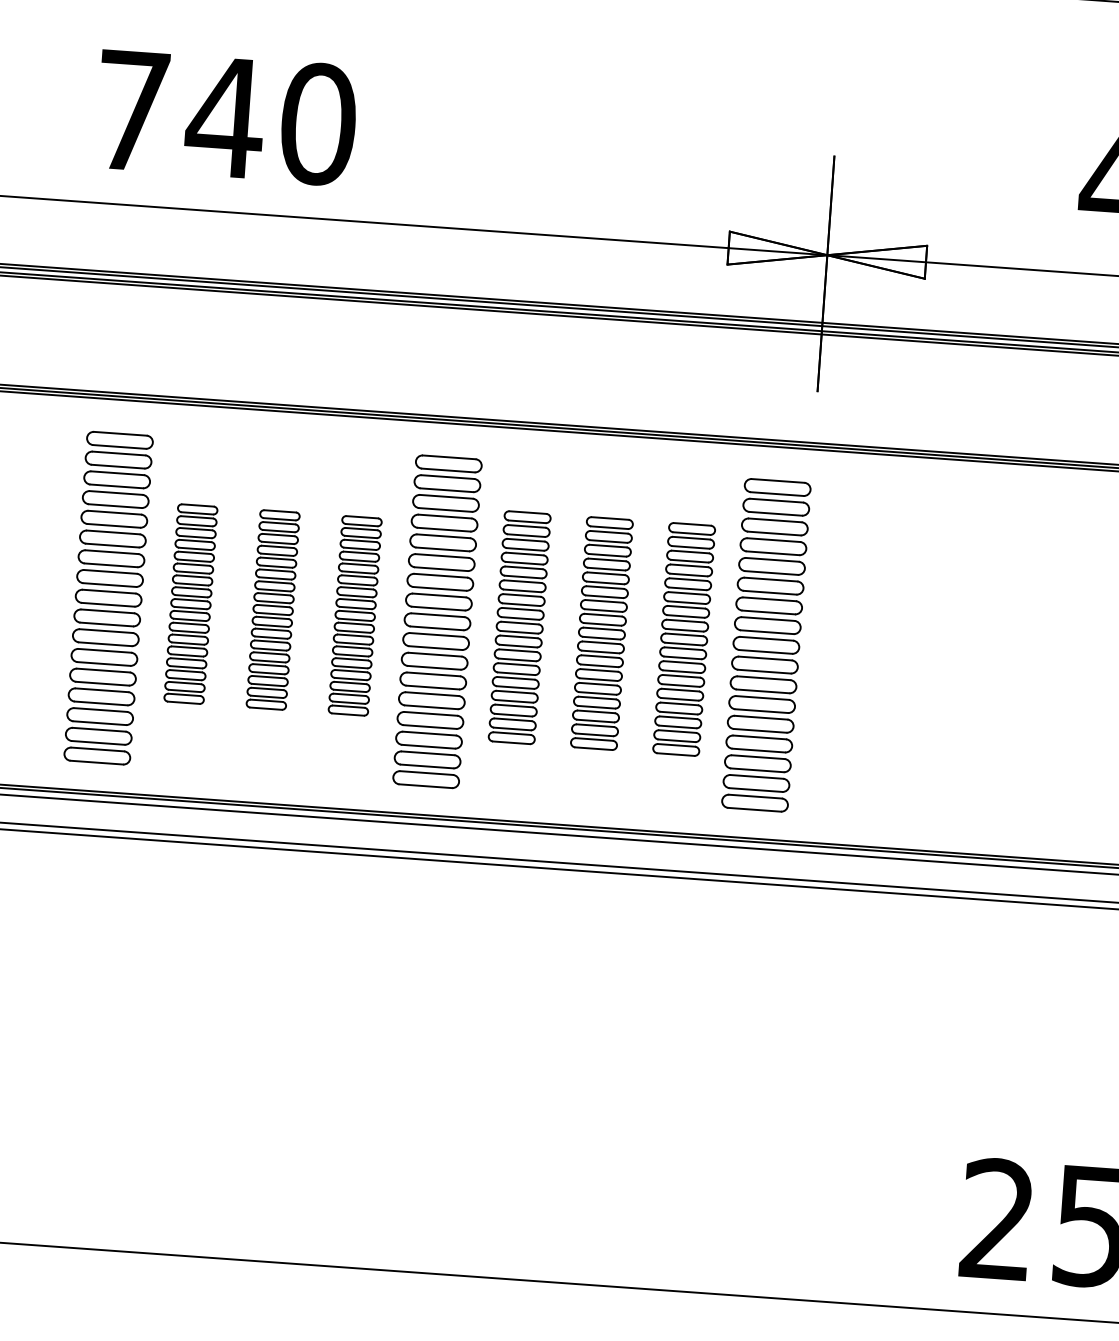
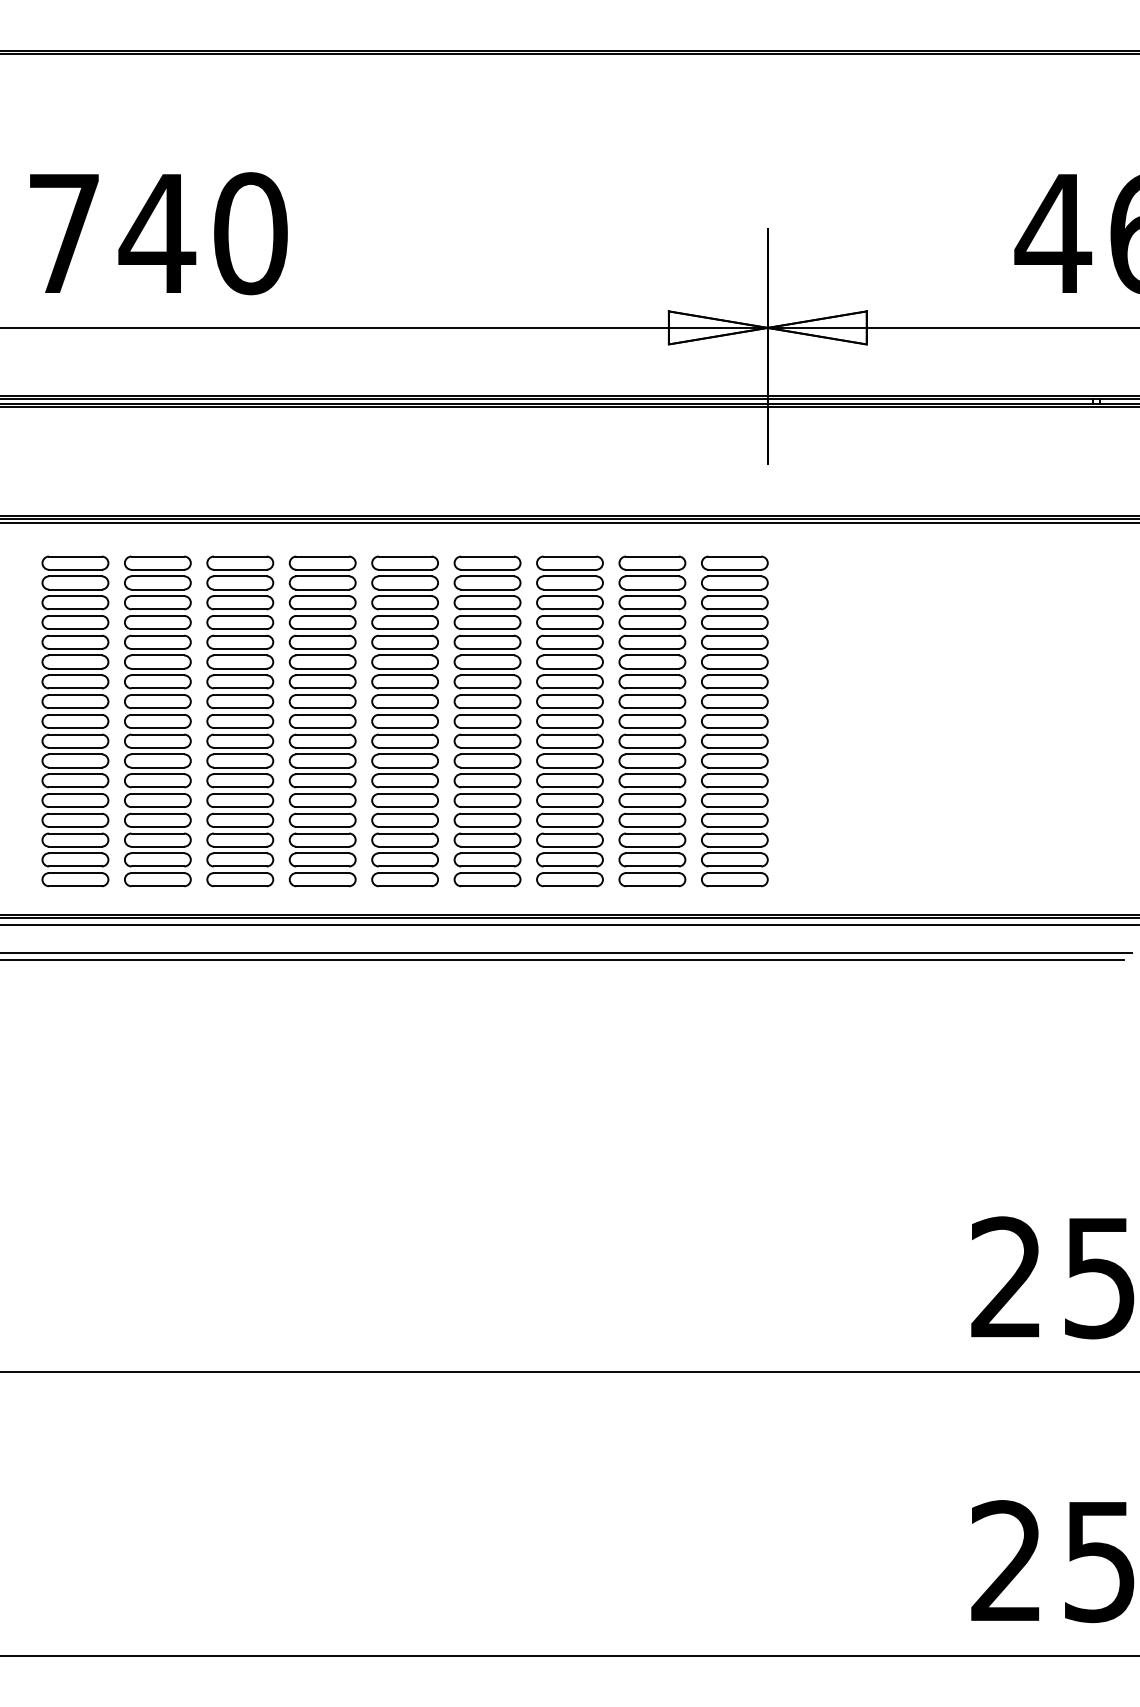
part: (190, 604) -> (157, 721), size x1.67
part: (273, 610) -> (240, 721), size x1.67
part: (355, 615) -> (322, 721), size x1.67
part: (519, 627) -> (487, 721), size x1.43
part: (601, 633) -> (569, 721), size x1.43
part: (684, 639) -> (652, 721), size x1.43

